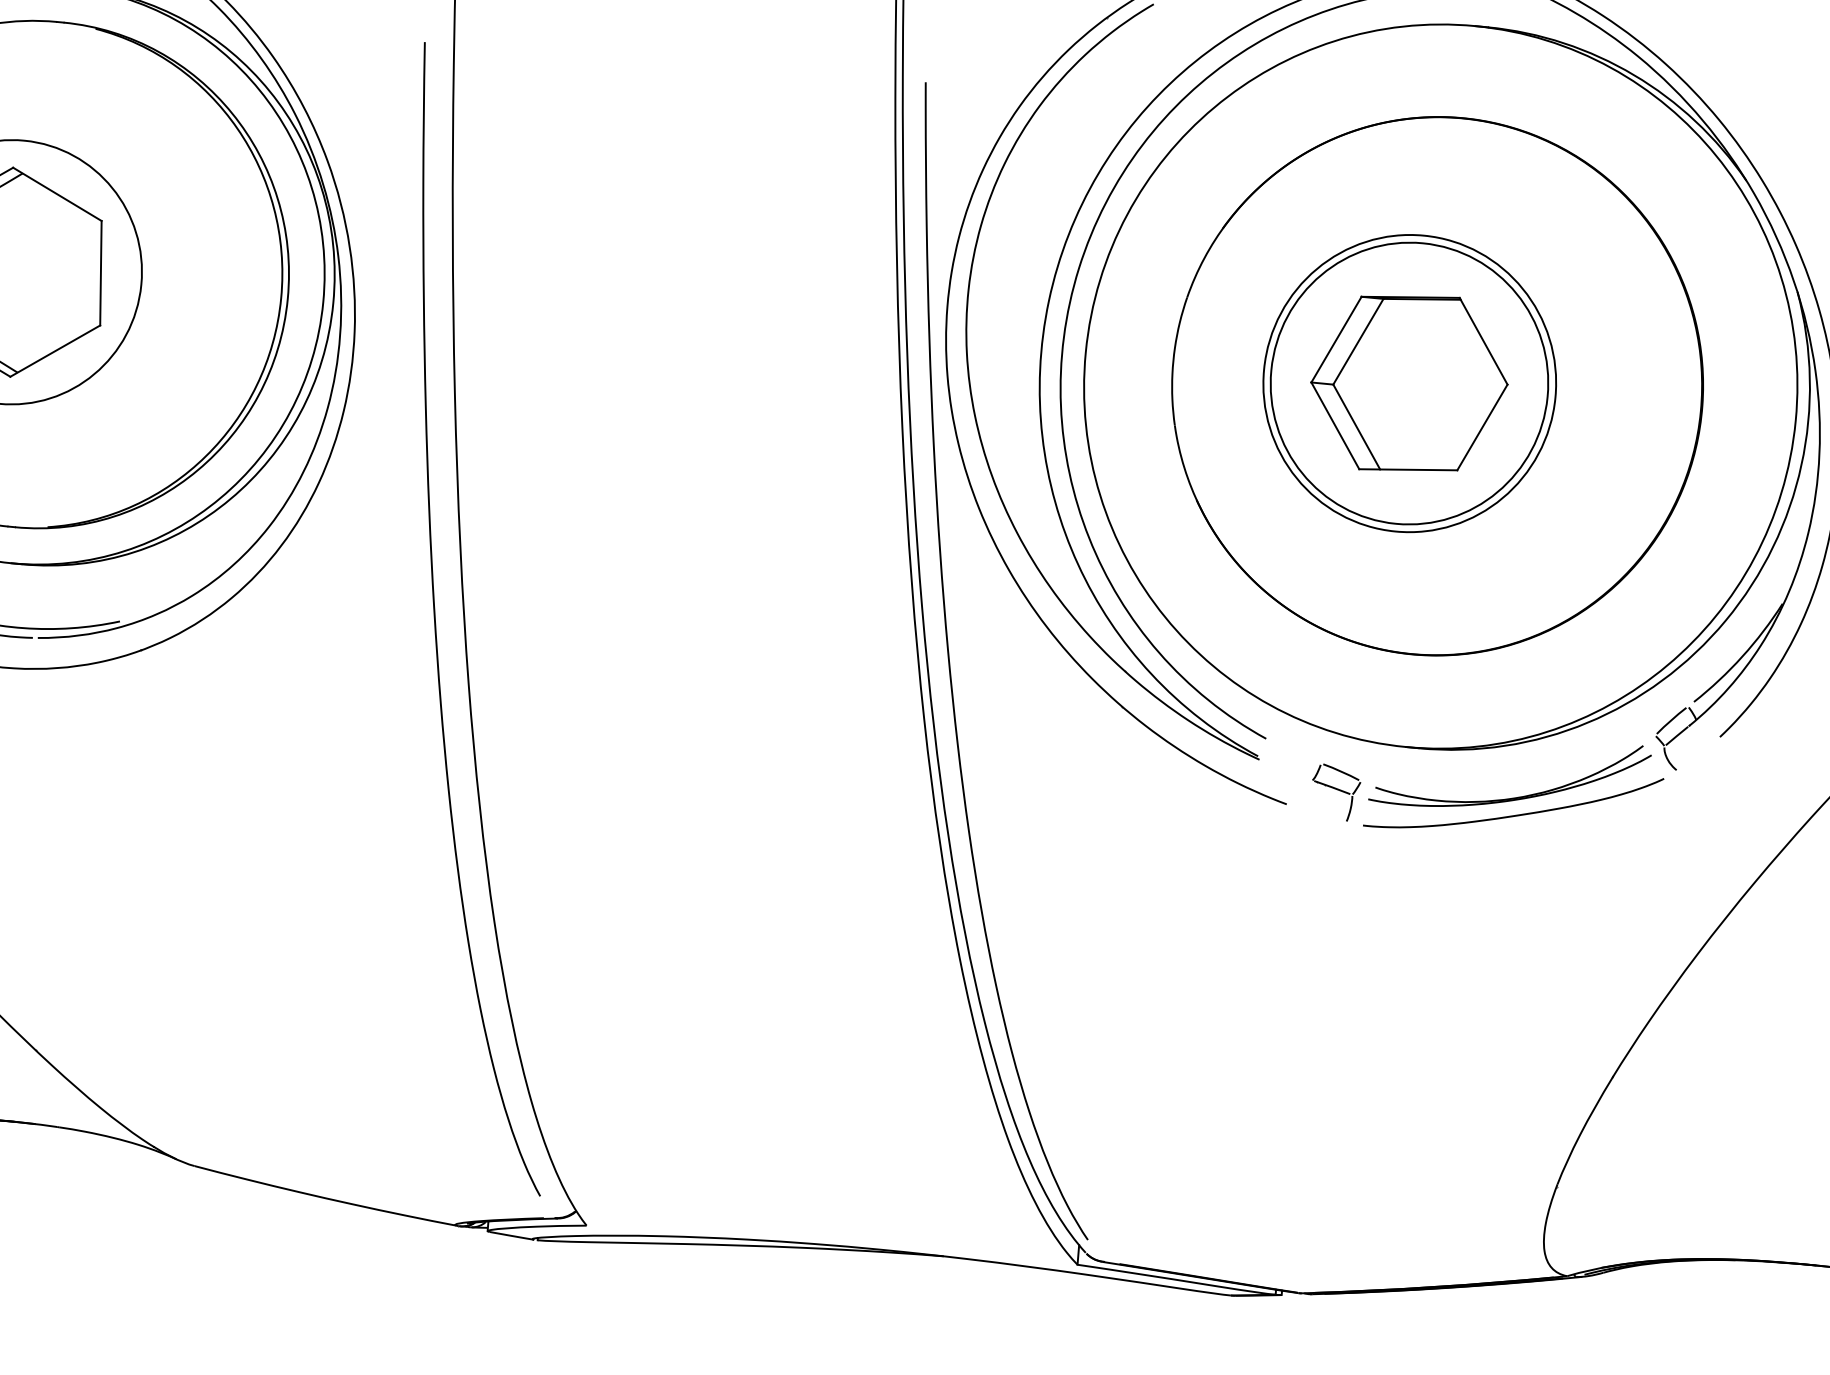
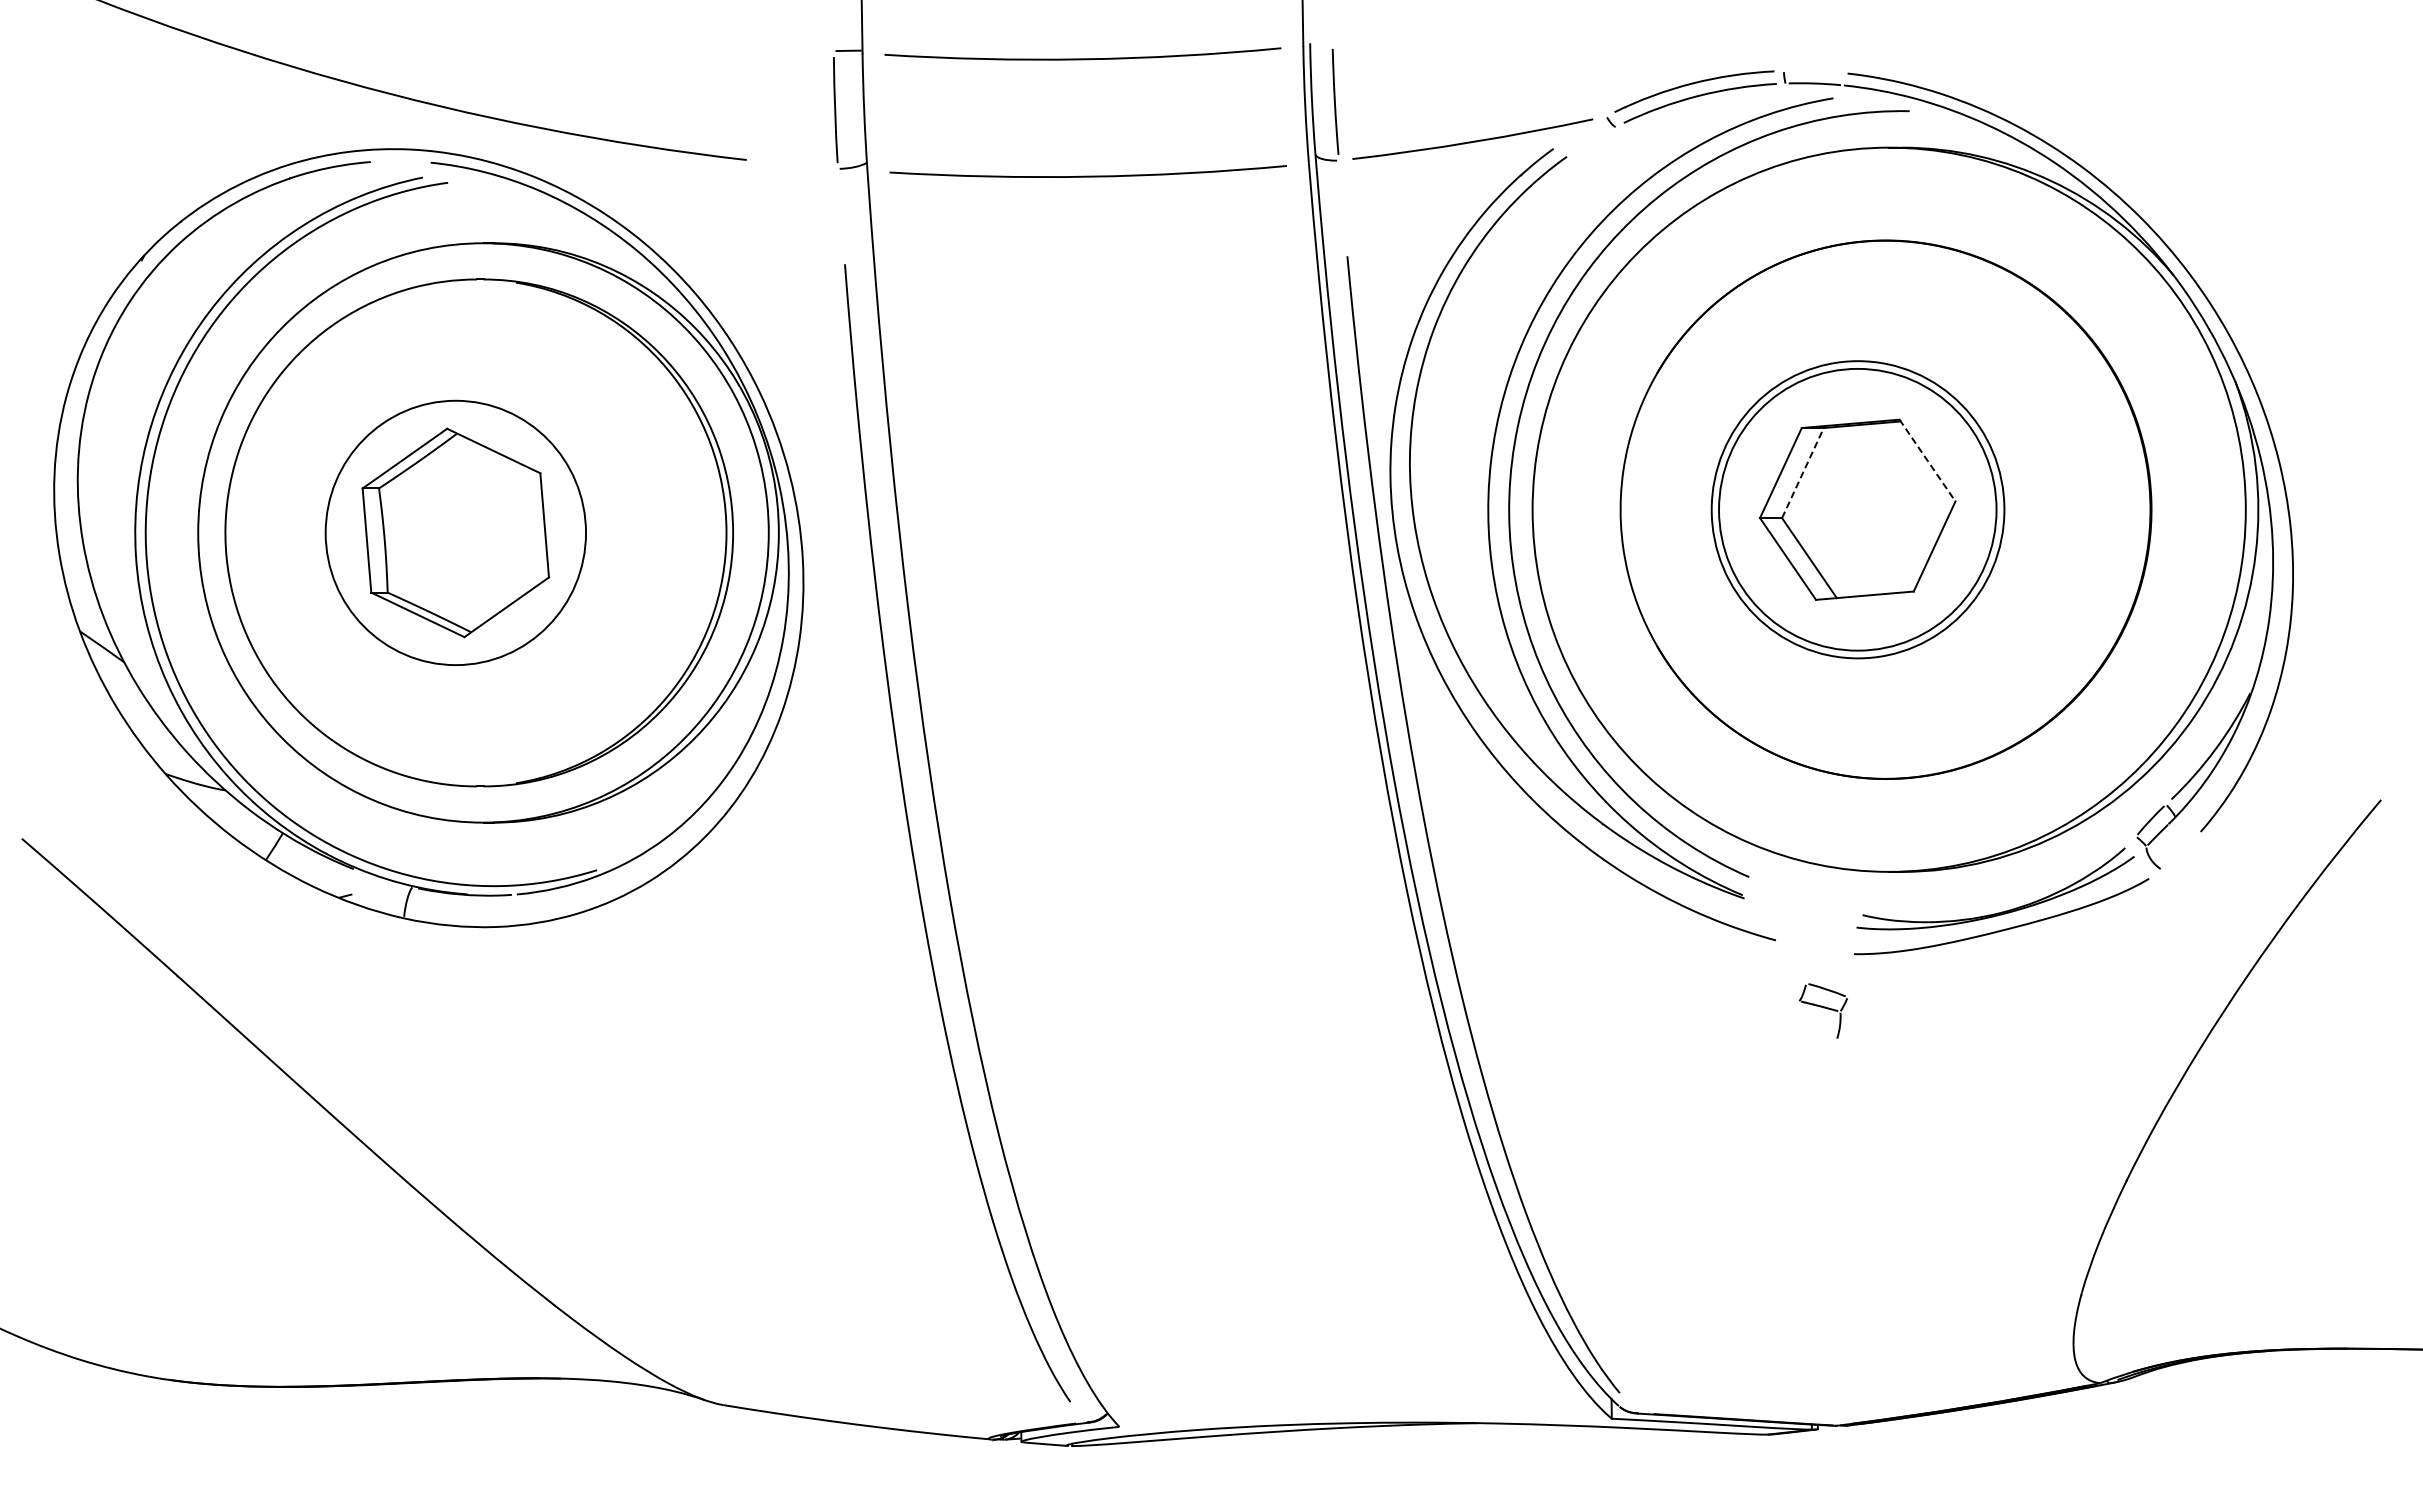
line: (1483, 341) -> (1927, 460), solid -> dashed
line: (1357, 342) -> (1802, 473), solid -> dashed
part: (1334, 791) -> (1822, 1010), moved

